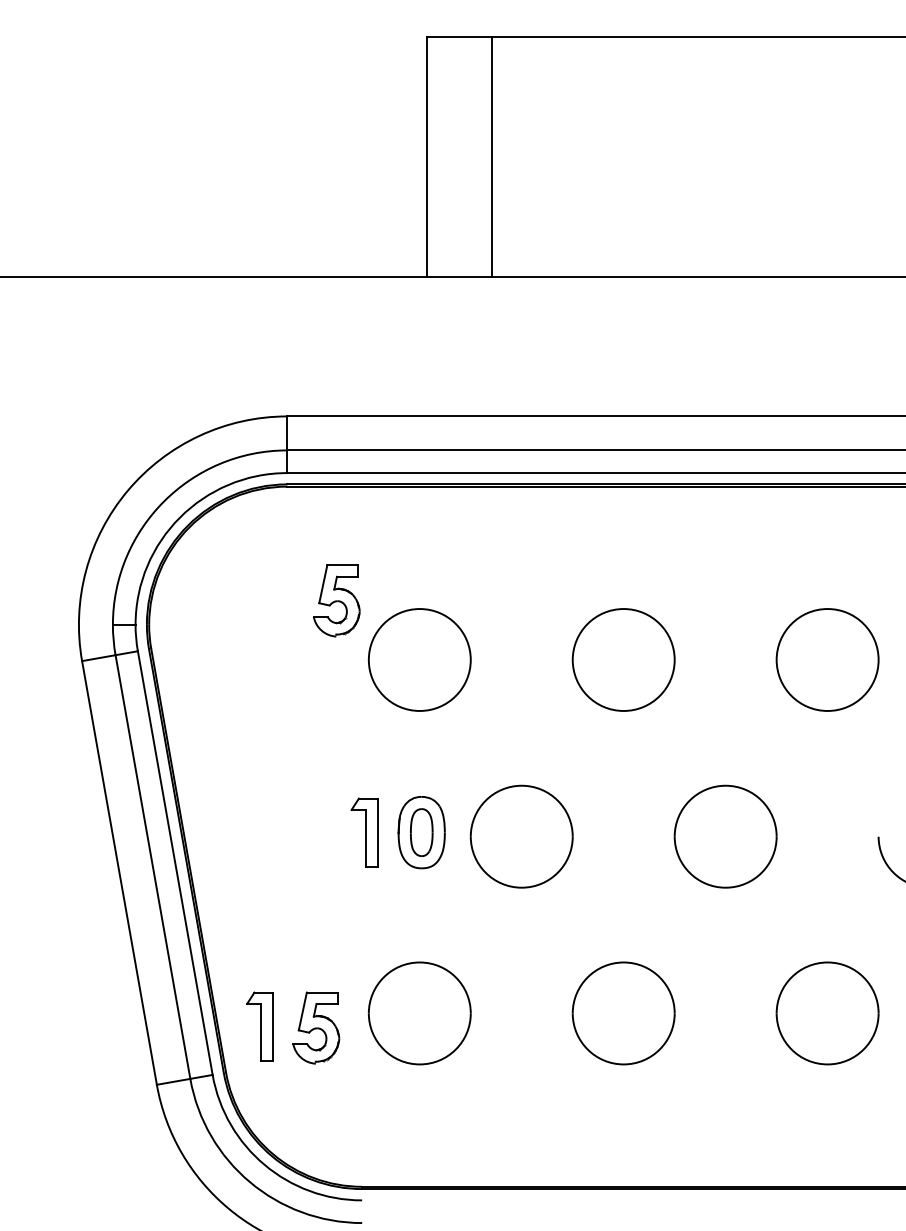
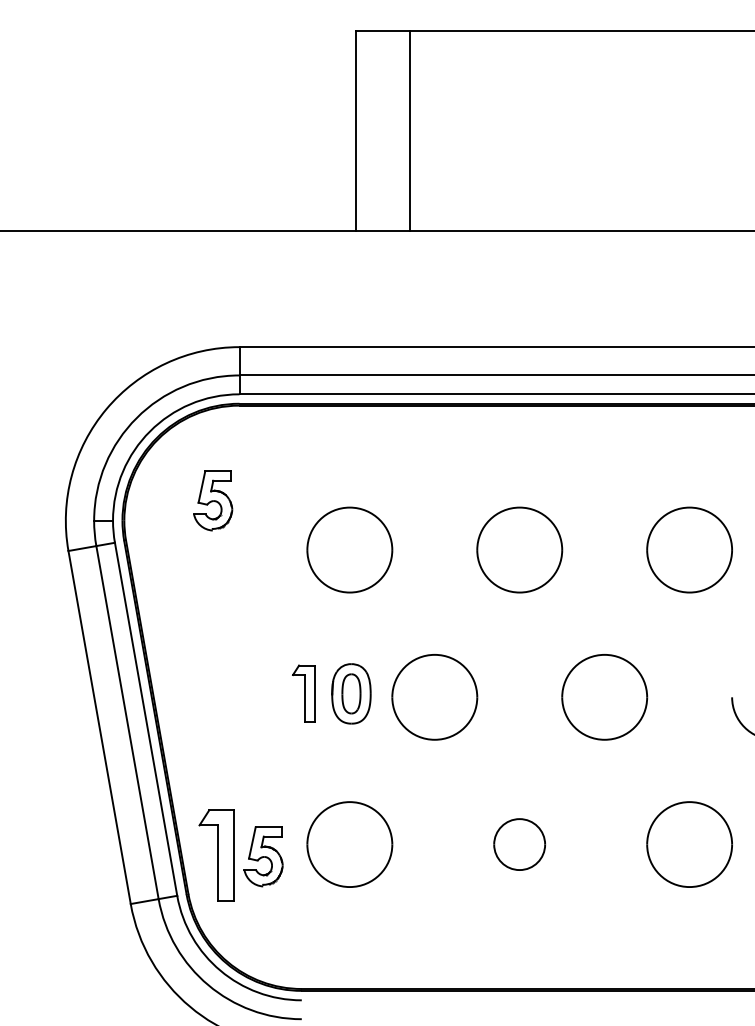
part: (336, 600) -> (212, 500), moved
part: (623, 1013) -> (519, 844), size x0.6
part: (259, 1026) -> (216, 855), size x1.6

